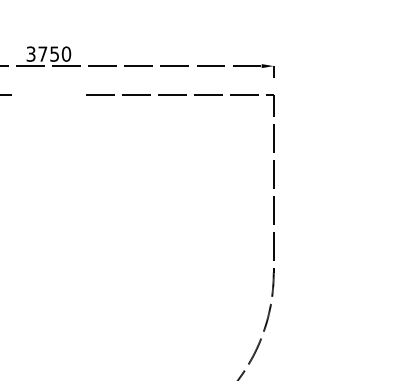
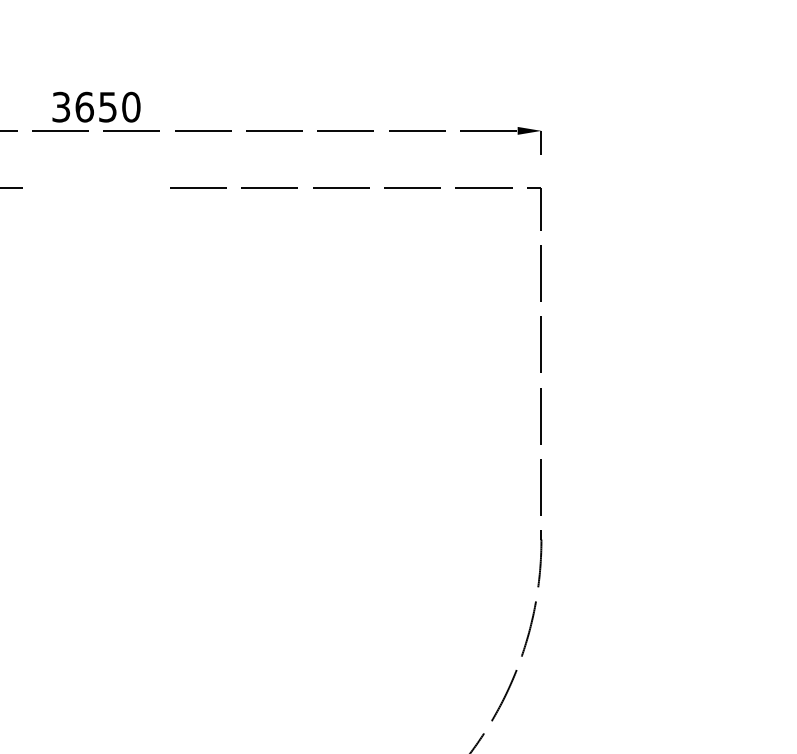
text: (42, 53) -> (83, 105), 3750 -> 3650

